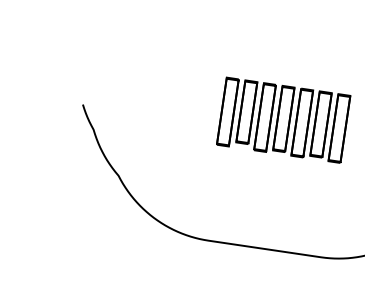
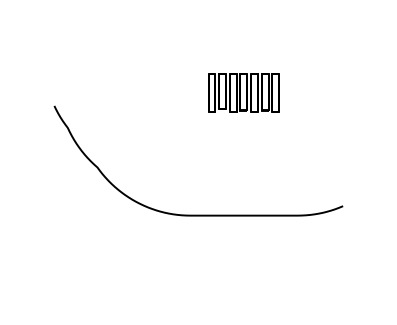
part: (283, 119) -> (243, 92), size x0.6

